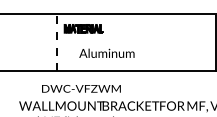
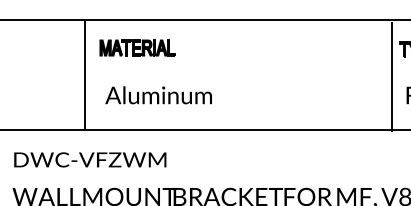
line: (56, 42) -> (84, 74), dashed -> solid
text: (106, 52) -> (157, 93), moved
text: (81, 88) -> (90, 159), moved

